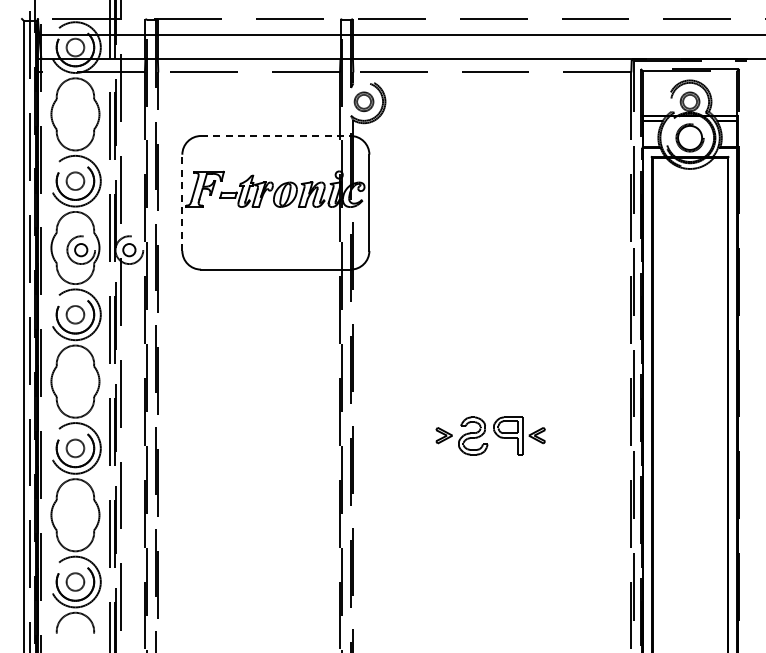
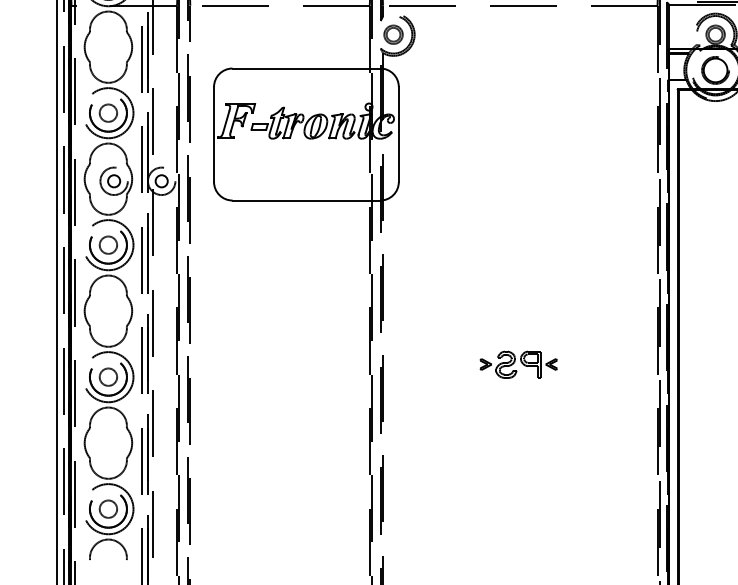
line: (275, 136) -> (306, 69), dashed -> solid
line: (182, 202) -> (214, 134), dashed -> solid
part: (490, 435) -> (518, 364), size x0.71

